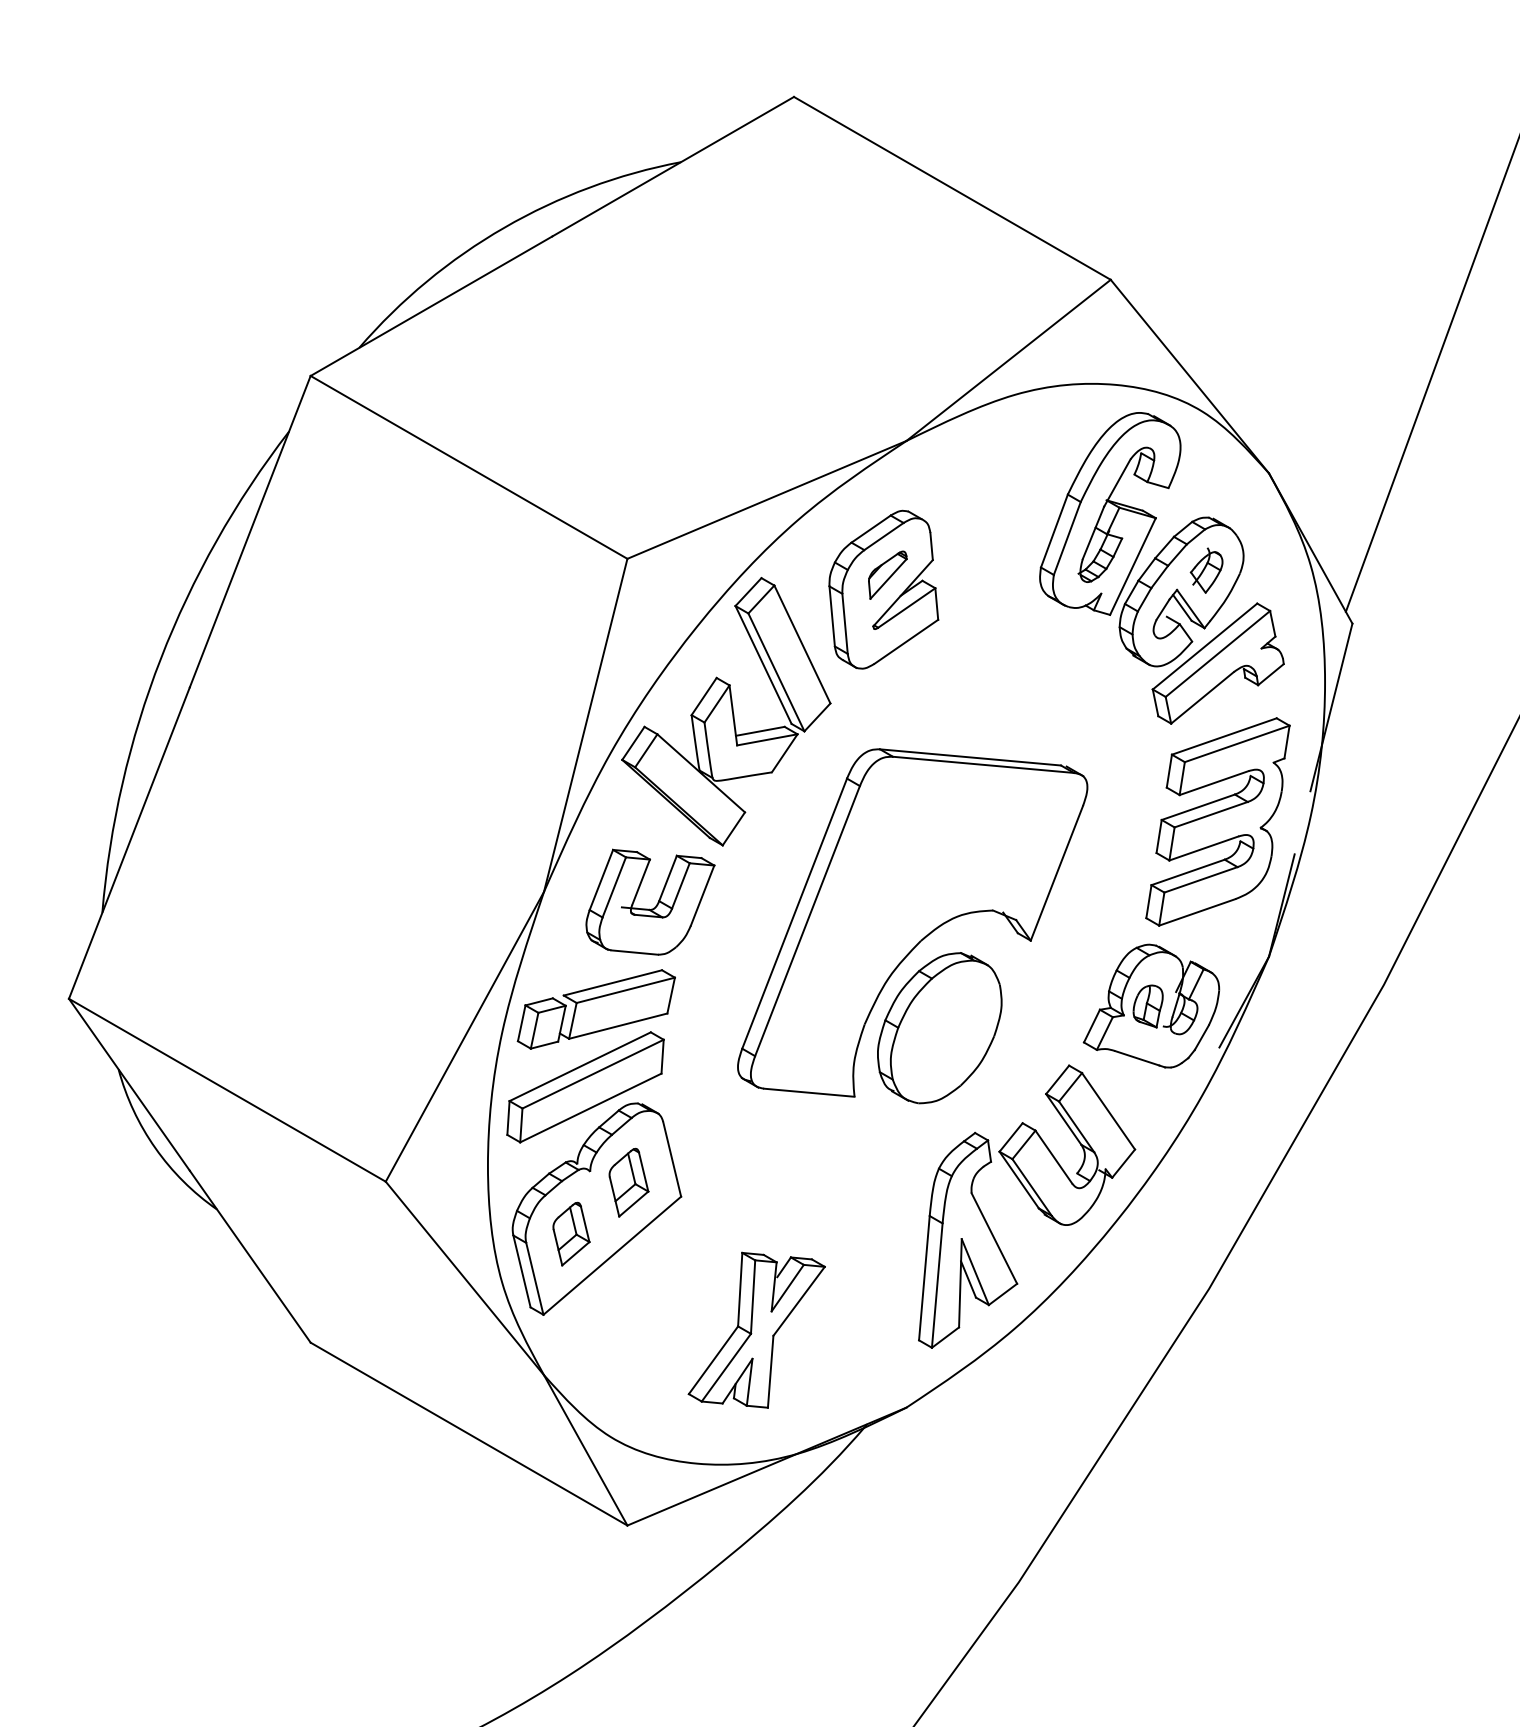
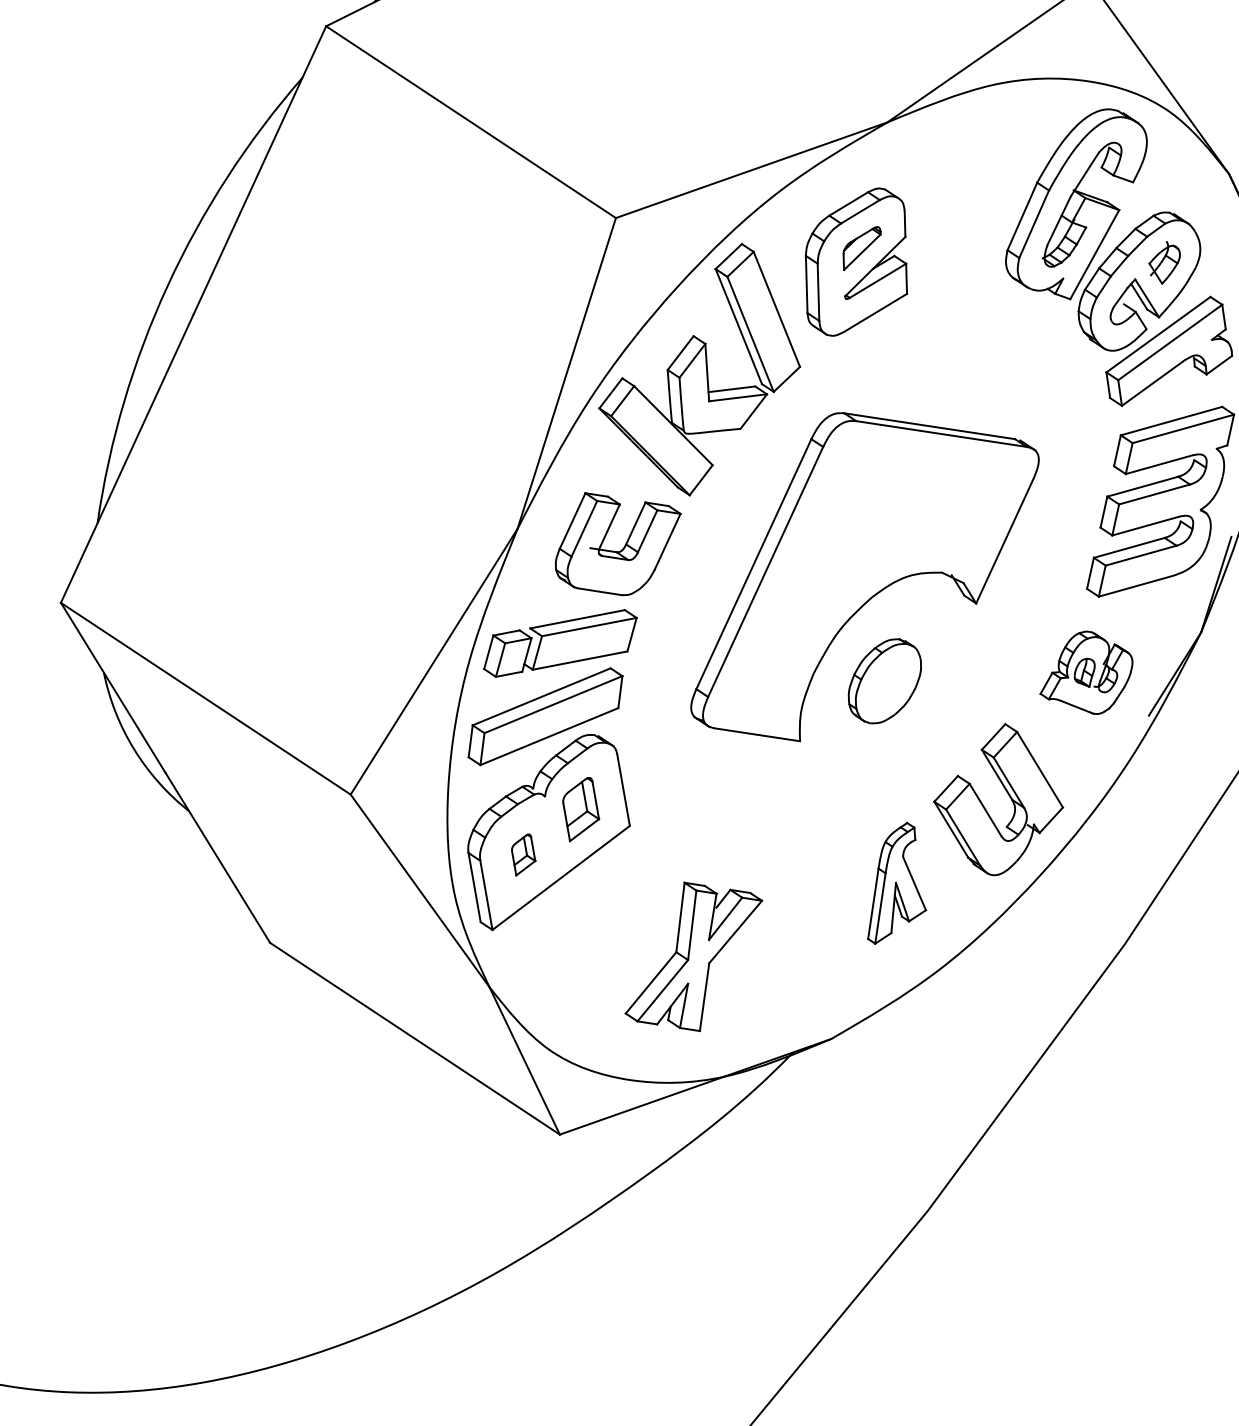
part: (1151, 1005) -> (1086, 671), size x0.7
part: (939, 1028) -> (884, 681), size x0.6
part: (571, 1233) -> (523, 854), size x0.7
part: (968, 1239) -> (899, 883), size x0.6

